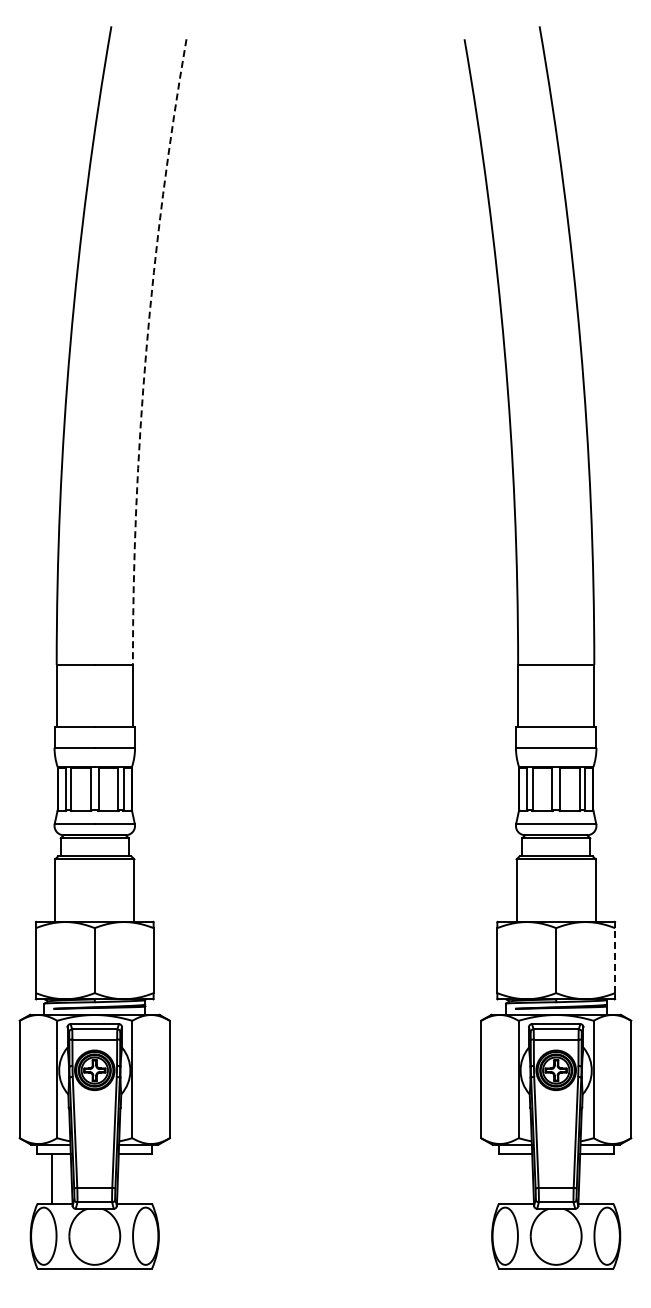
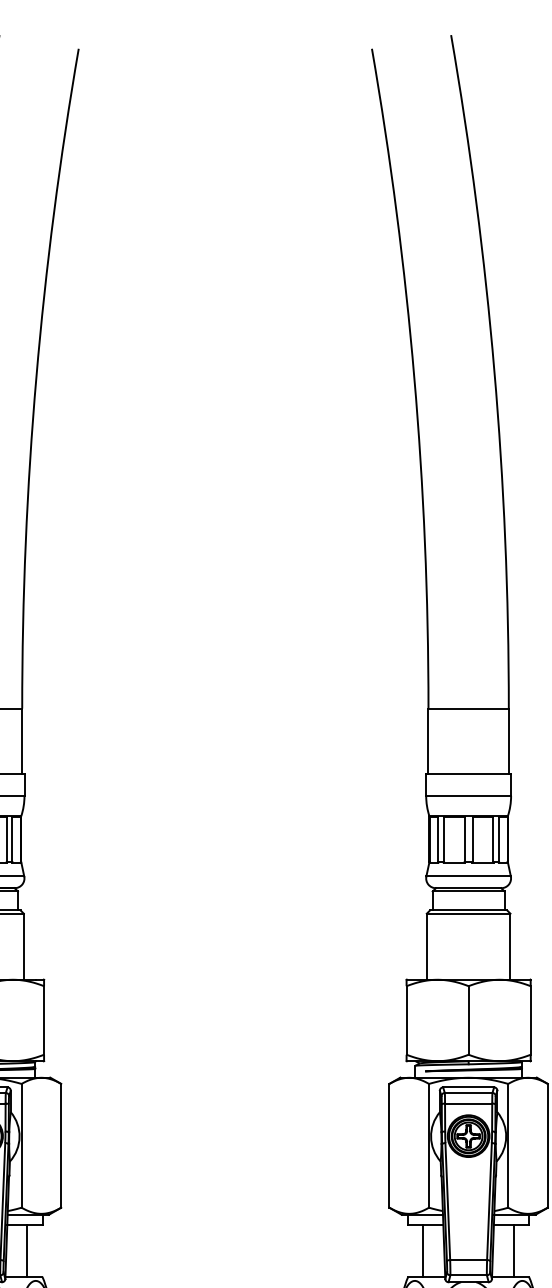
arc: (146, 350) -> (36, 377), dashed -> solid
line: (615, 960) -> (531, 1020), dashed -> solid
line: (137, 1178) -> (27, 1250), added
line: (513, 1178) -> (423, 1250), added
line: (599, 1178) -> (514, 1250), added

